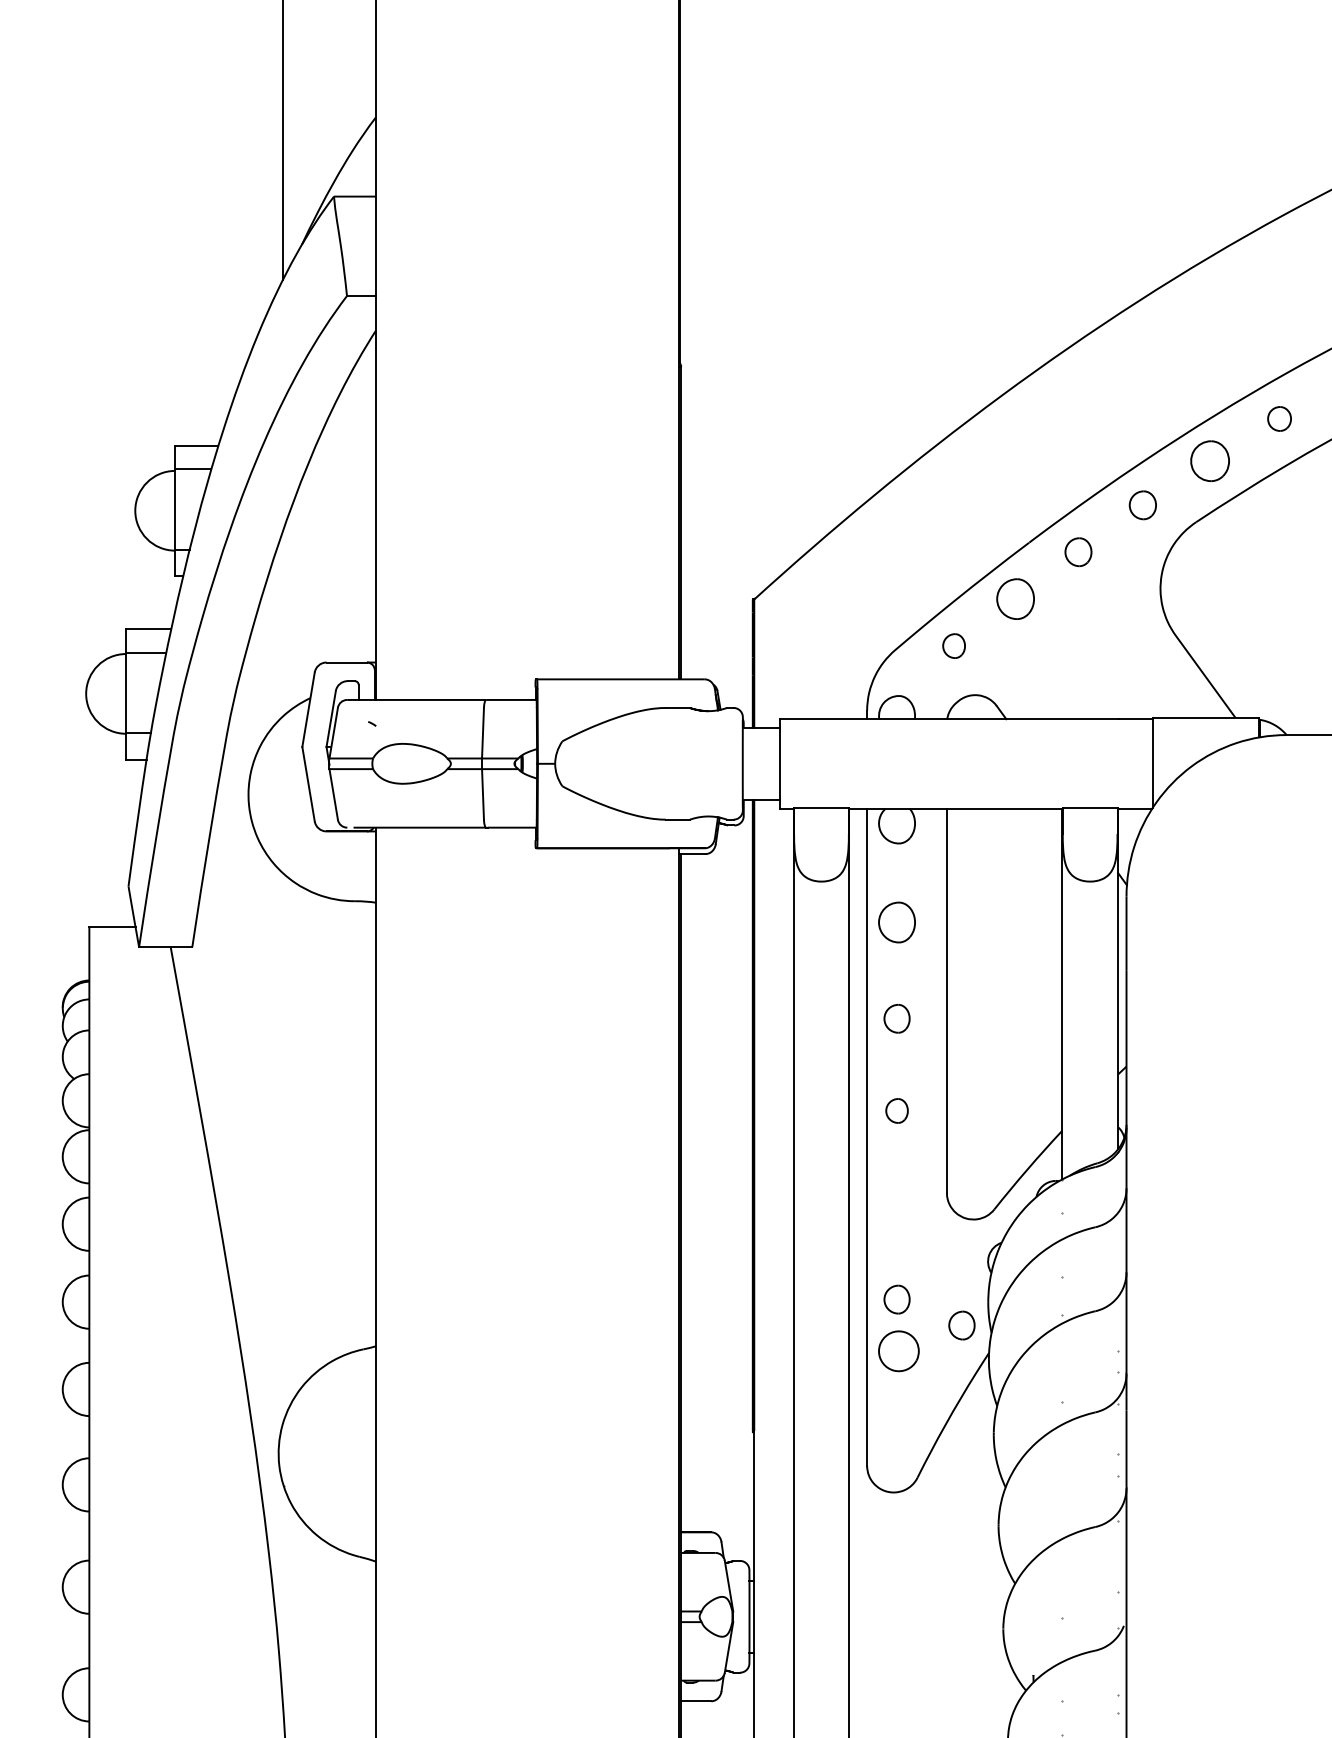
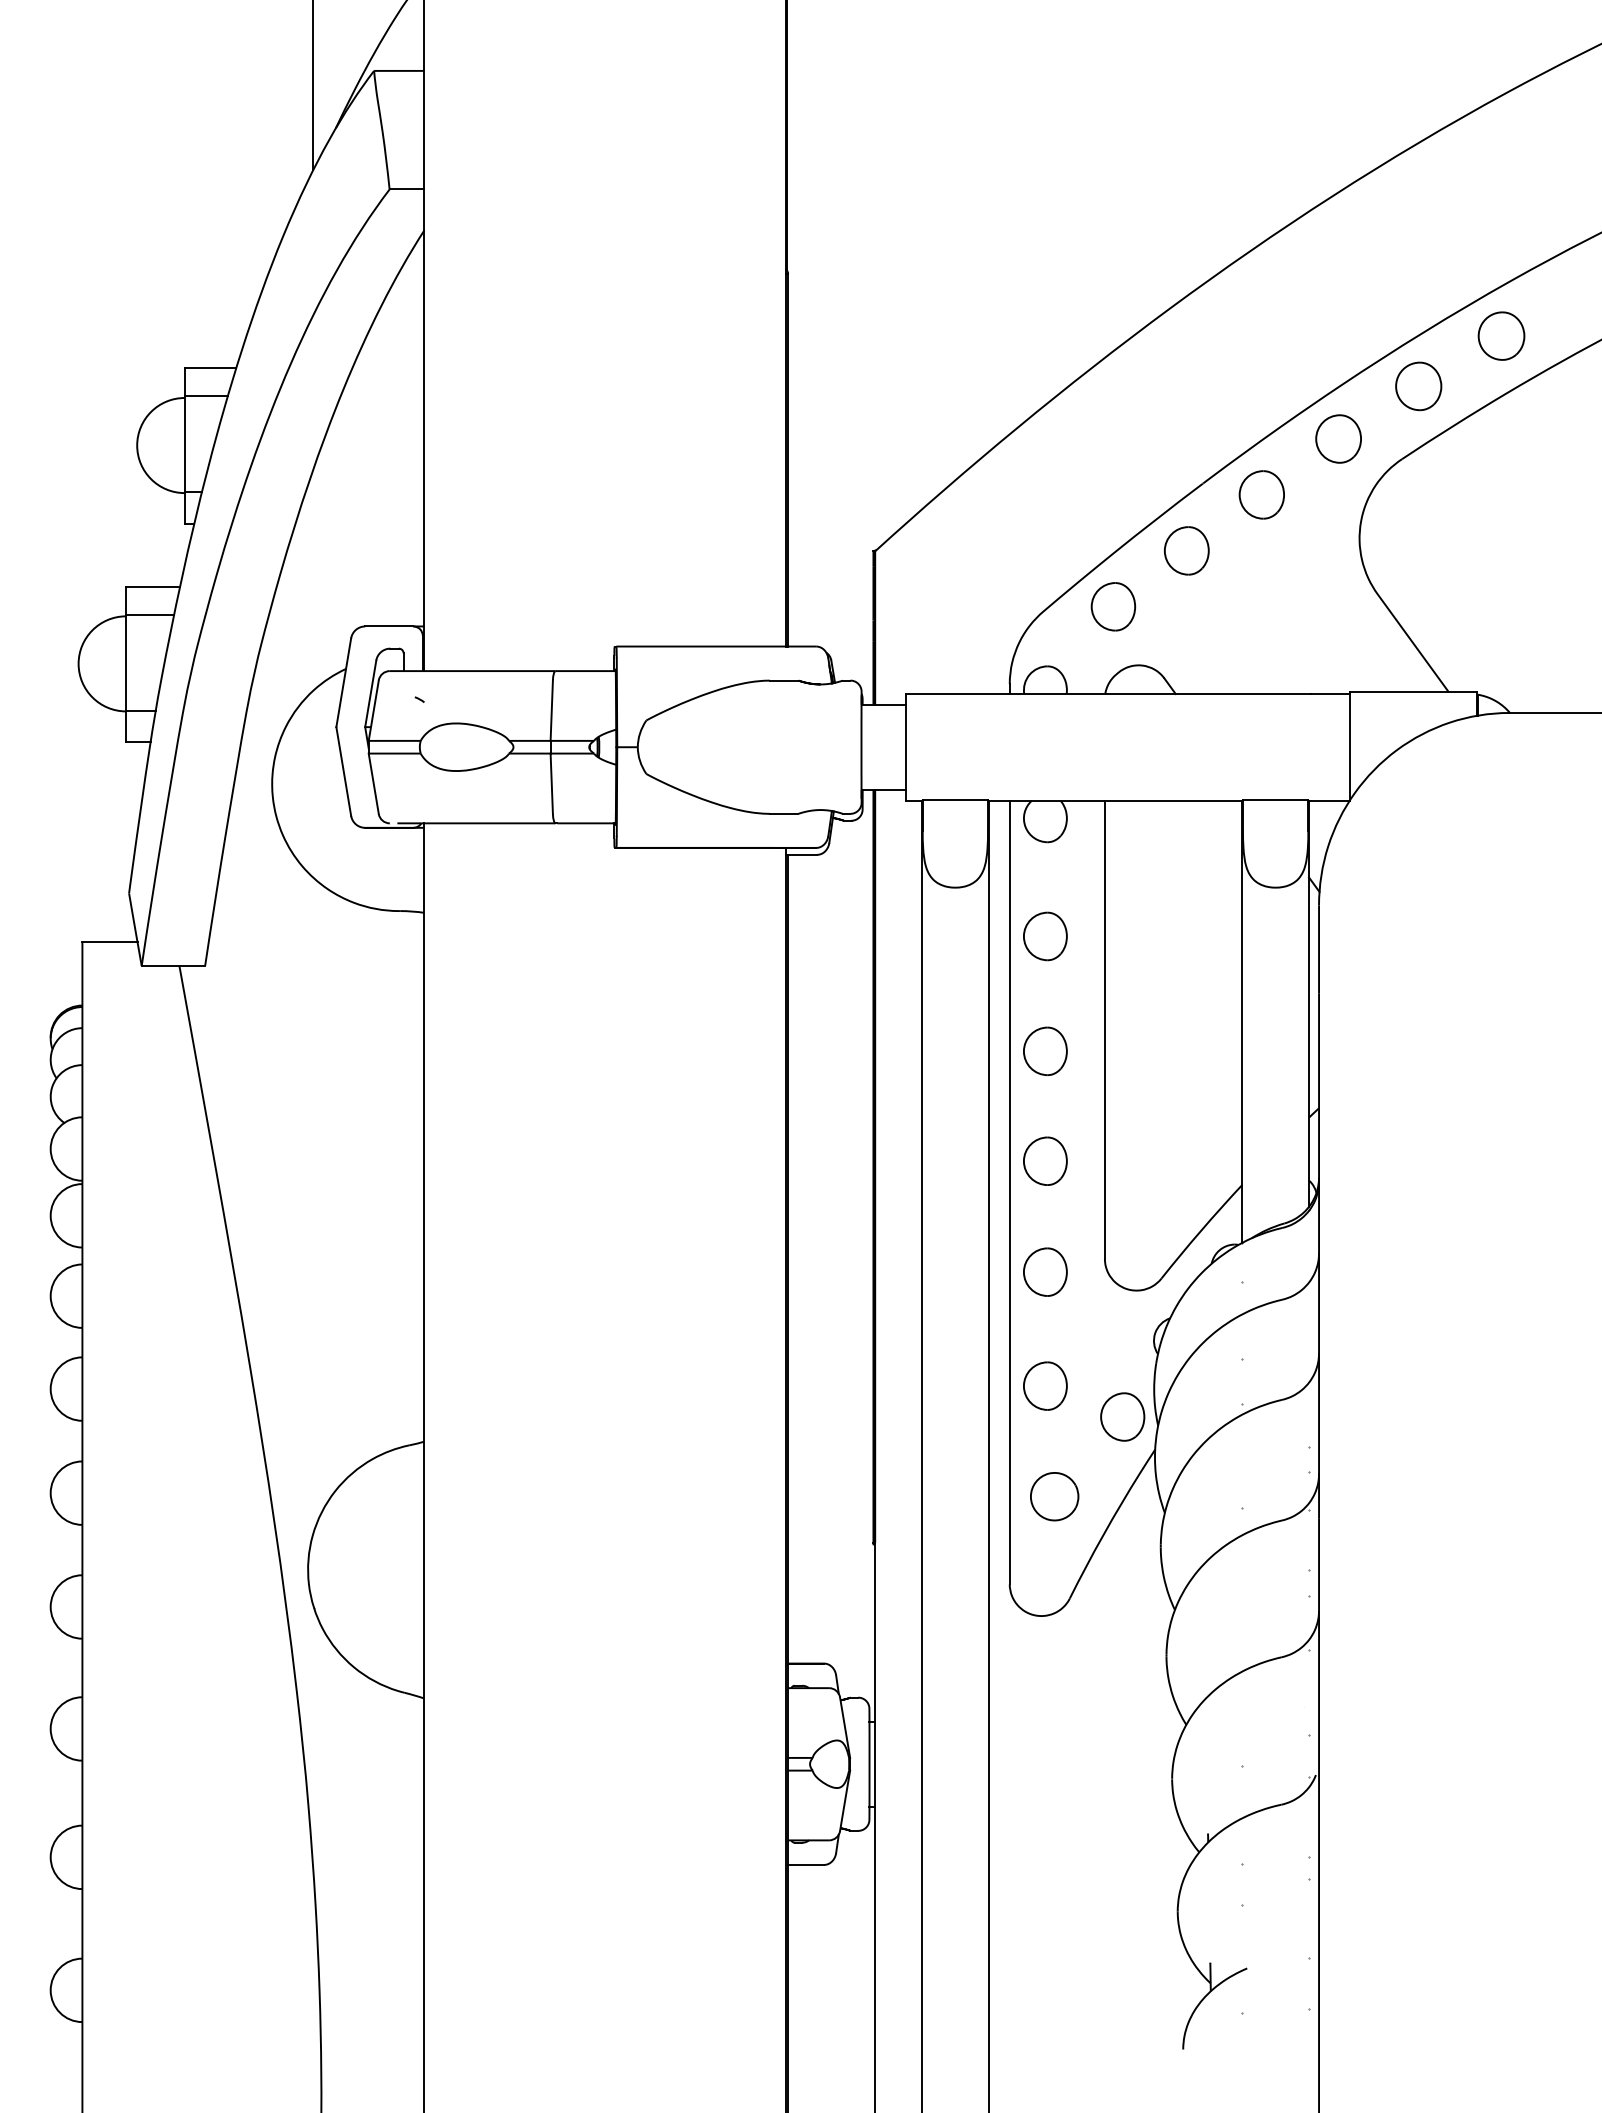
part: (1279, 418) -> (1501, 335), size x1.67
part: (1142, 504) -> (1338, 438), size x1.43
part: (1078, 551) -> (1261, 494), size x1.43
part: (954, 645) -> (1113, 606), size x1.67
part: (897, 1018) -> (1045, 1050), size x1.43
part: (897, 1110) -> (1045, 1160), size x1.67
part: (897, 1203) -> (1045, 1271), added
part: (897, 1299) -> (1045, 1385), size x1.43
part: (961, 1325) -> (1122, 1416), size x1.43
part: (898, 1351) -> (1054, 1496), moved

